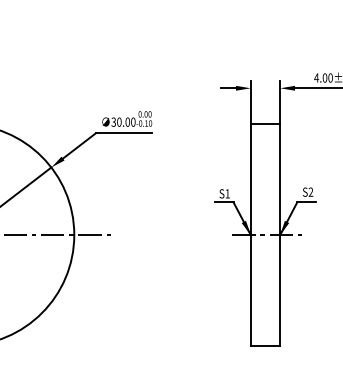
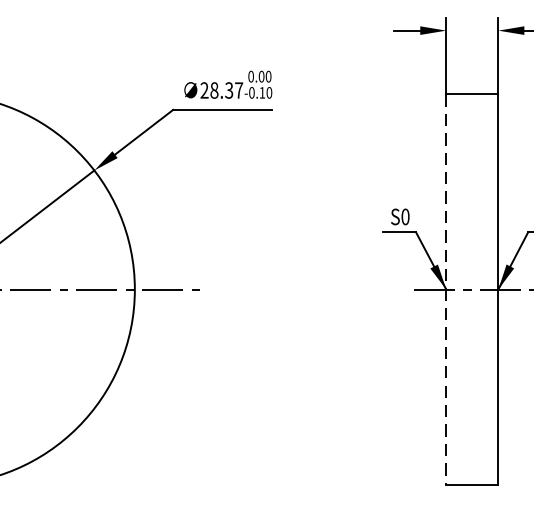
text: (123, 121) -> (221, 89), 30.00 -> 28.37
text: (227, 193) -> (405, 216), S1 -> S0
line: (250, 235) -> (445, 290), solid -> dashed

